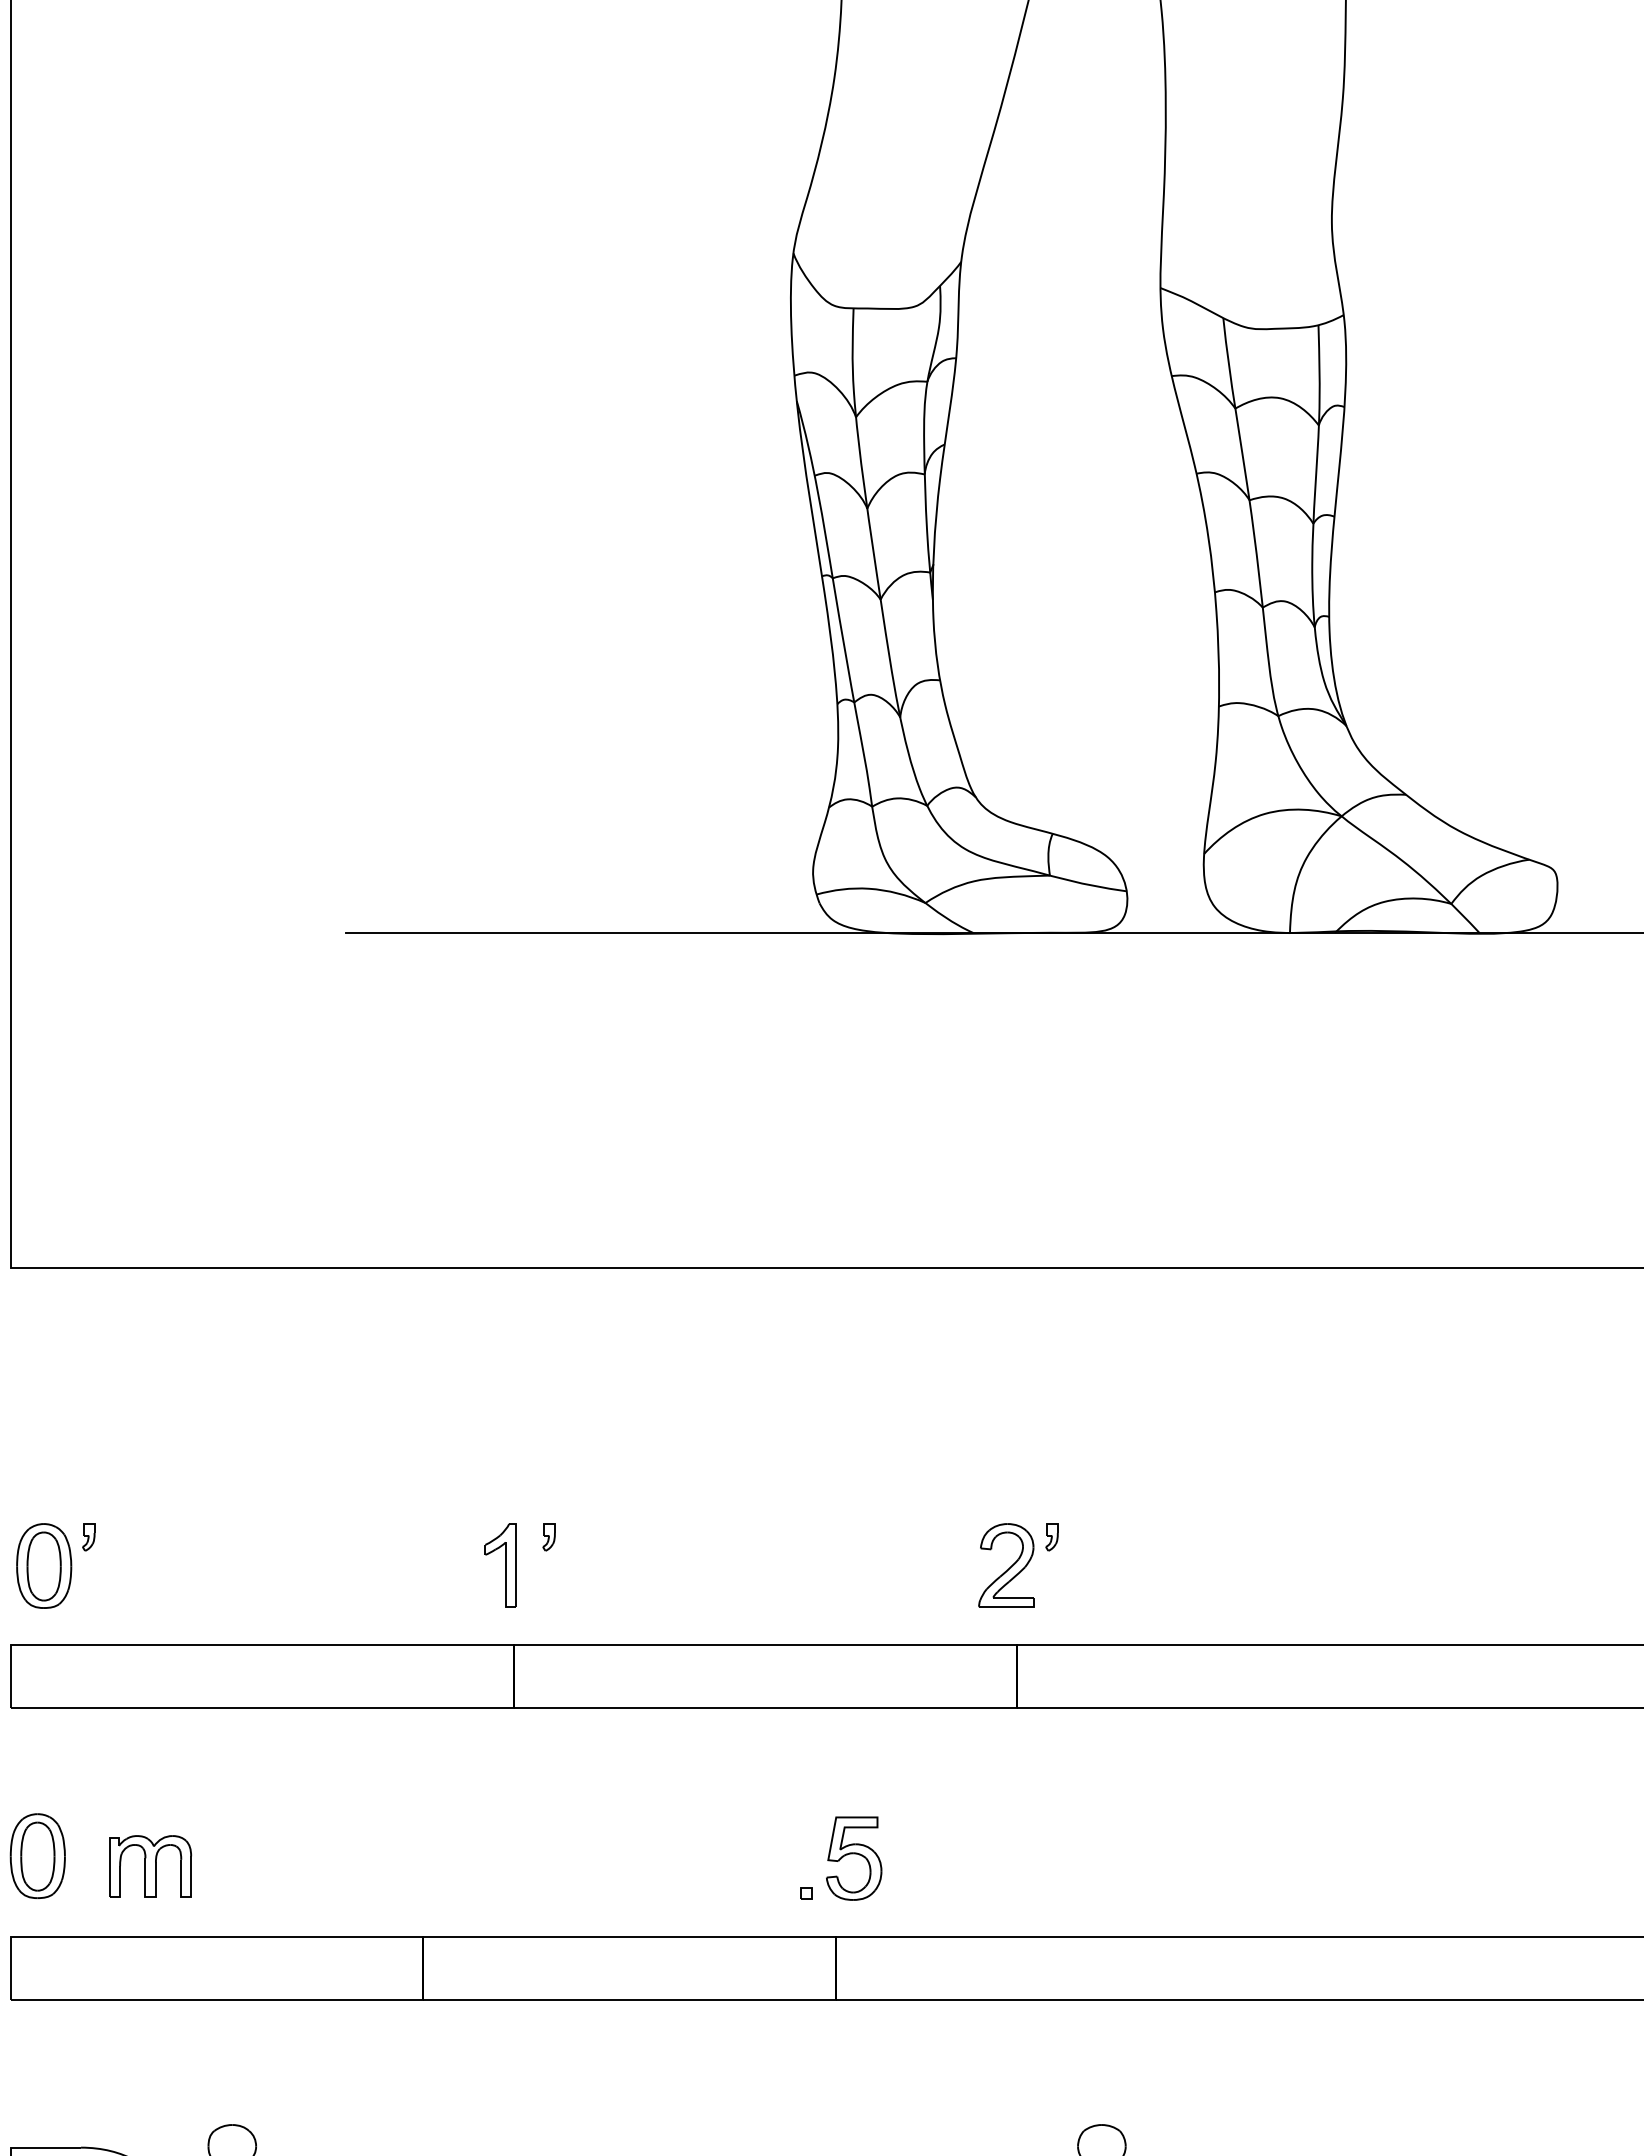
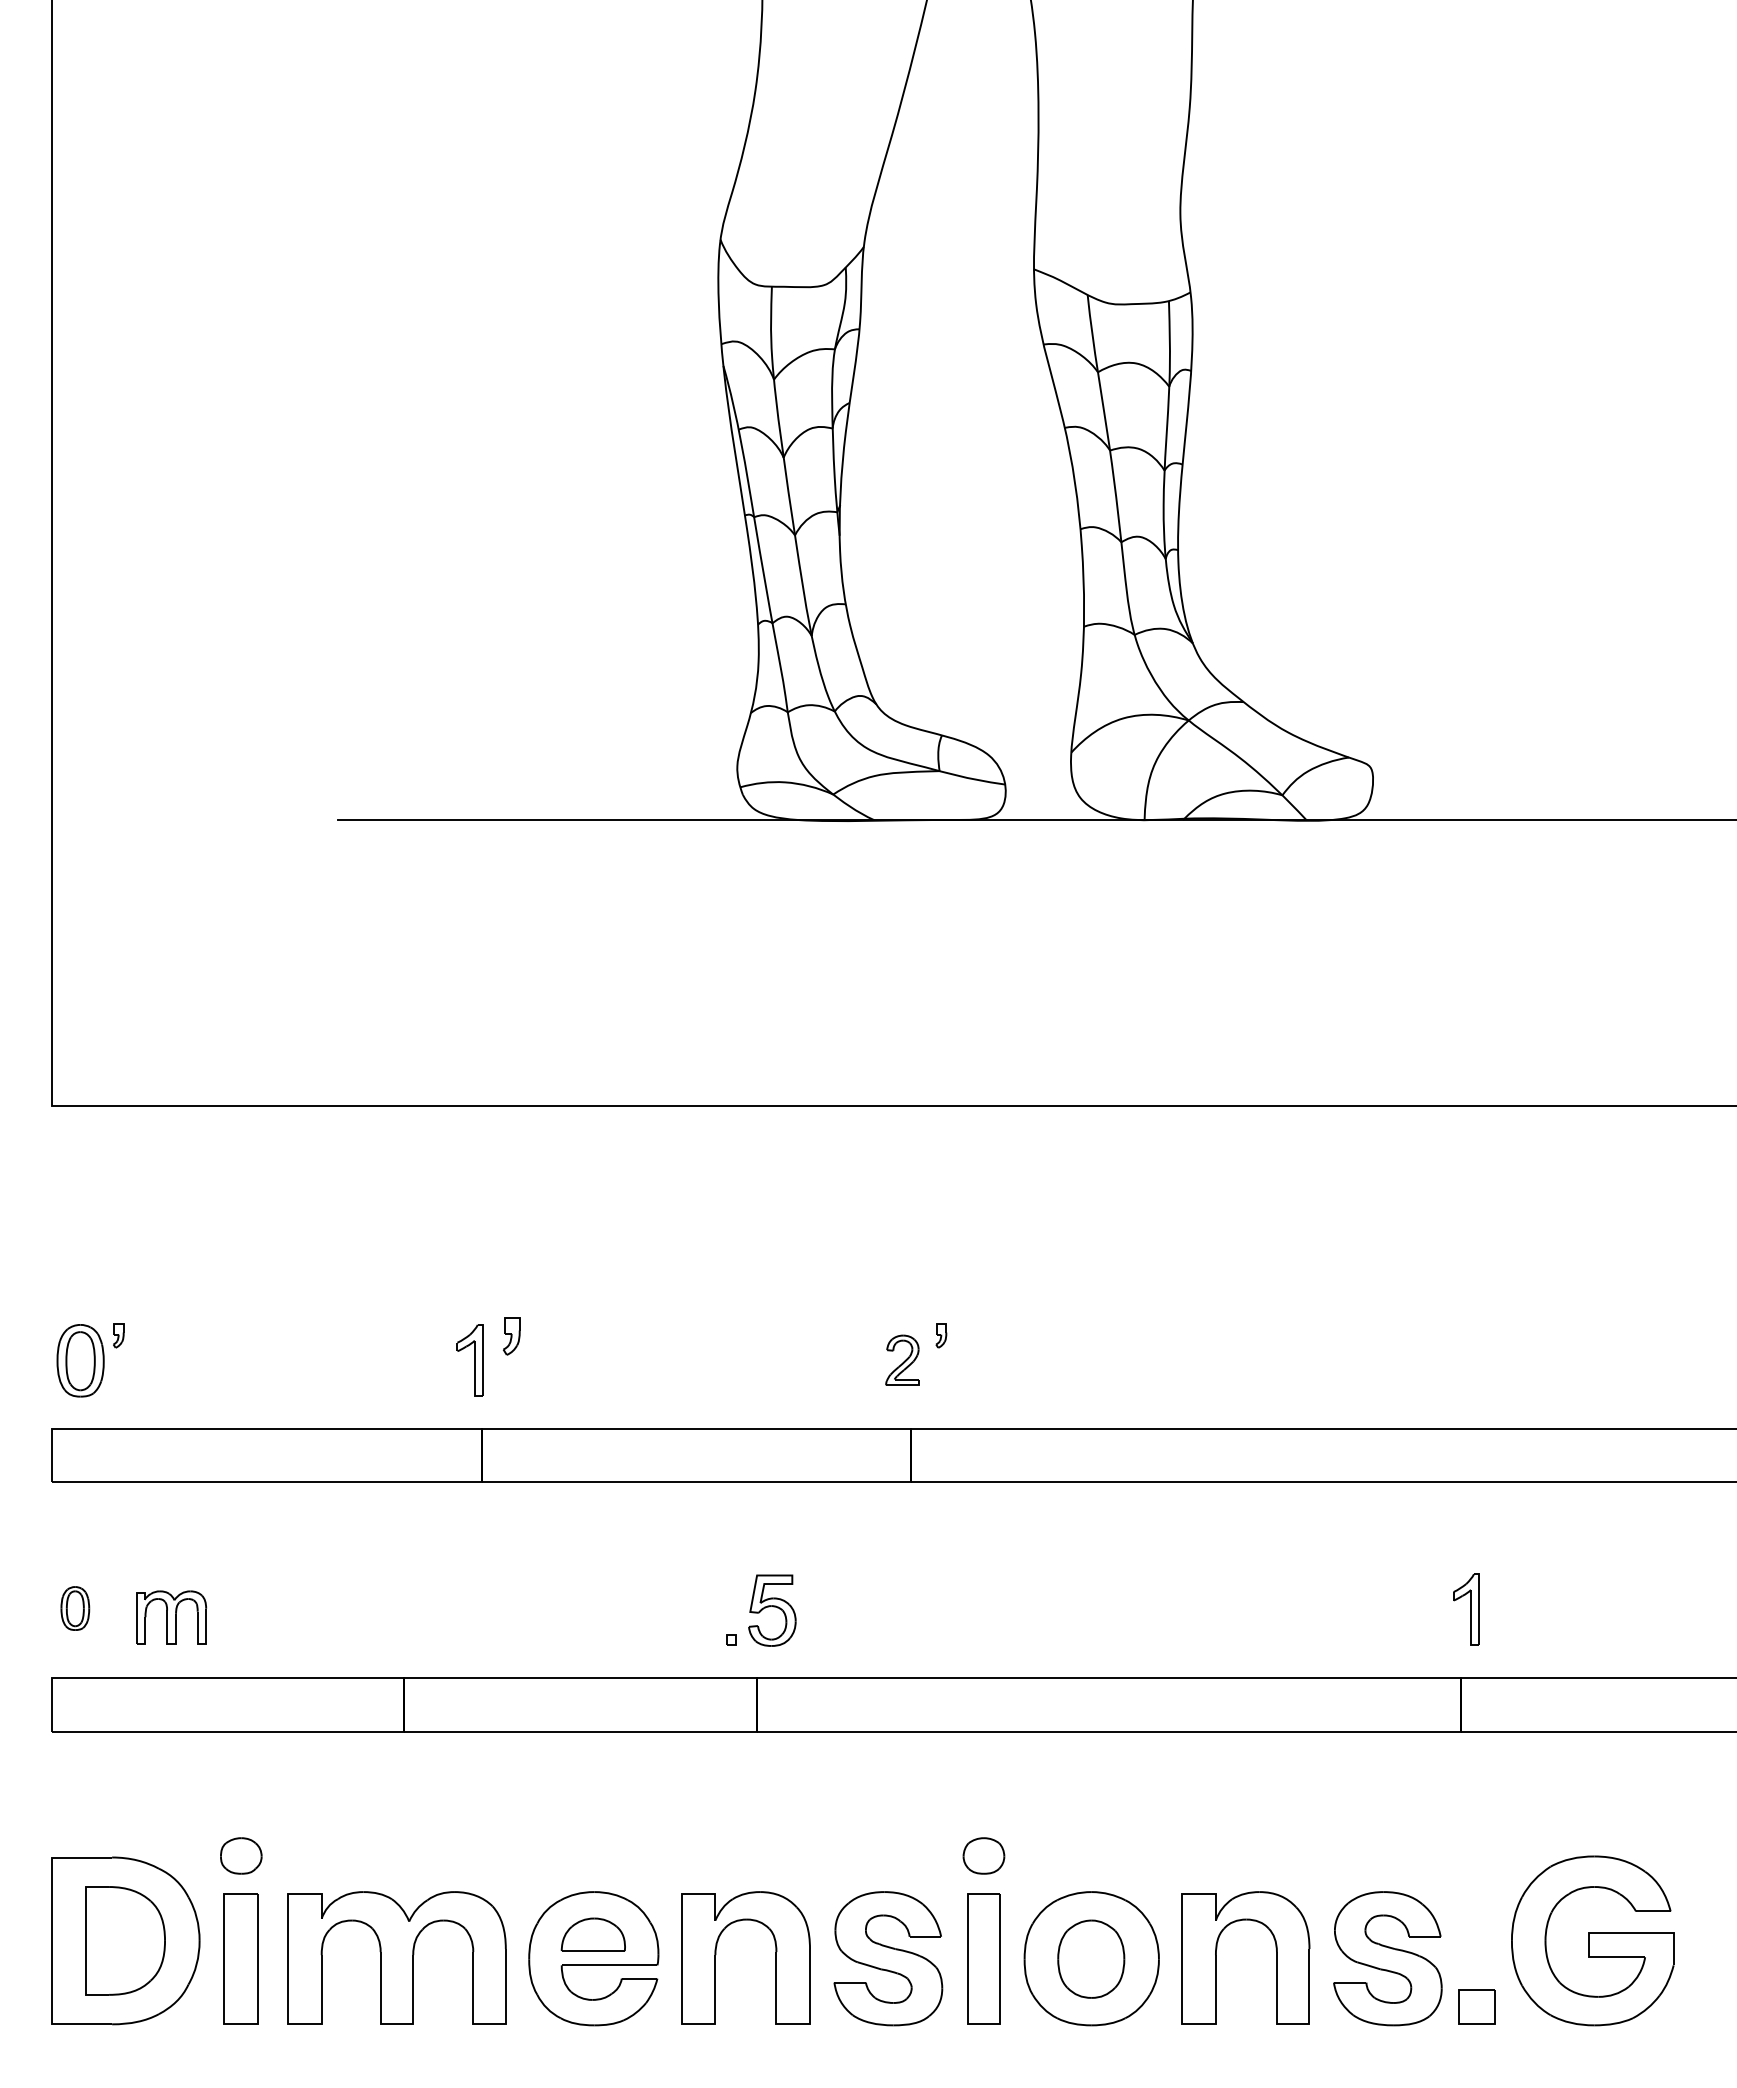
part: (548, 1536) -> (511, 1335), size x1.6
part: (1006, 1565) -> (902, 1360), size x0.7
part: (38, 1856) -> (75, 1608), size x0.6

